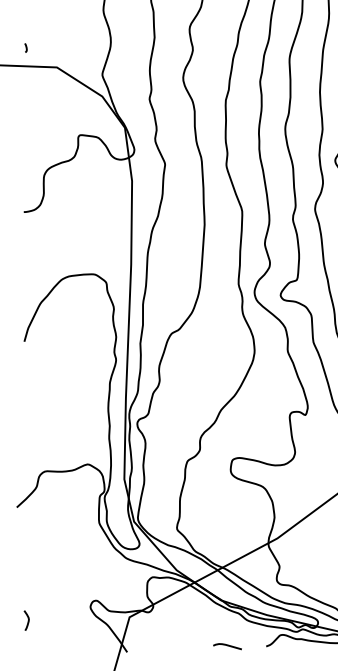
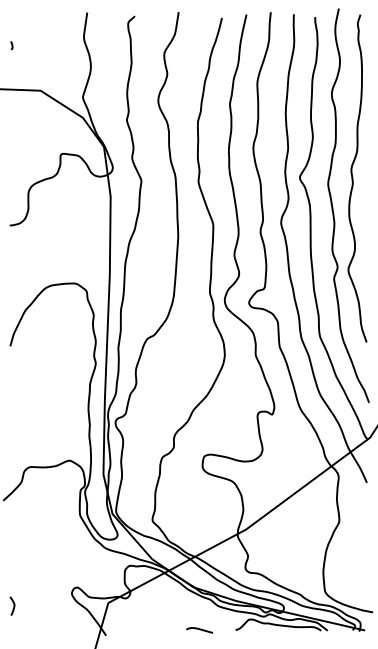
curve: (25, 47) -> (11, 45), moved

